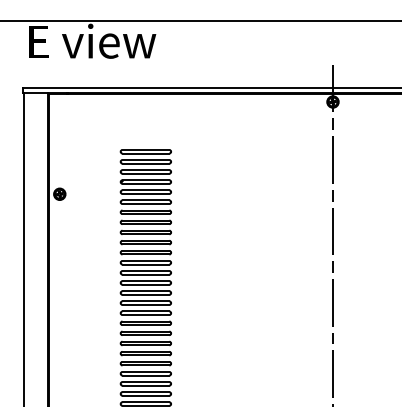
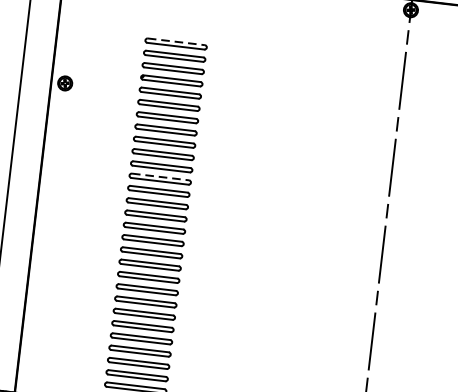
line: (146, 149) -> (177, 41), solid -> dashed
line: (146, 260) -> (161, 176), solid -> dashed

